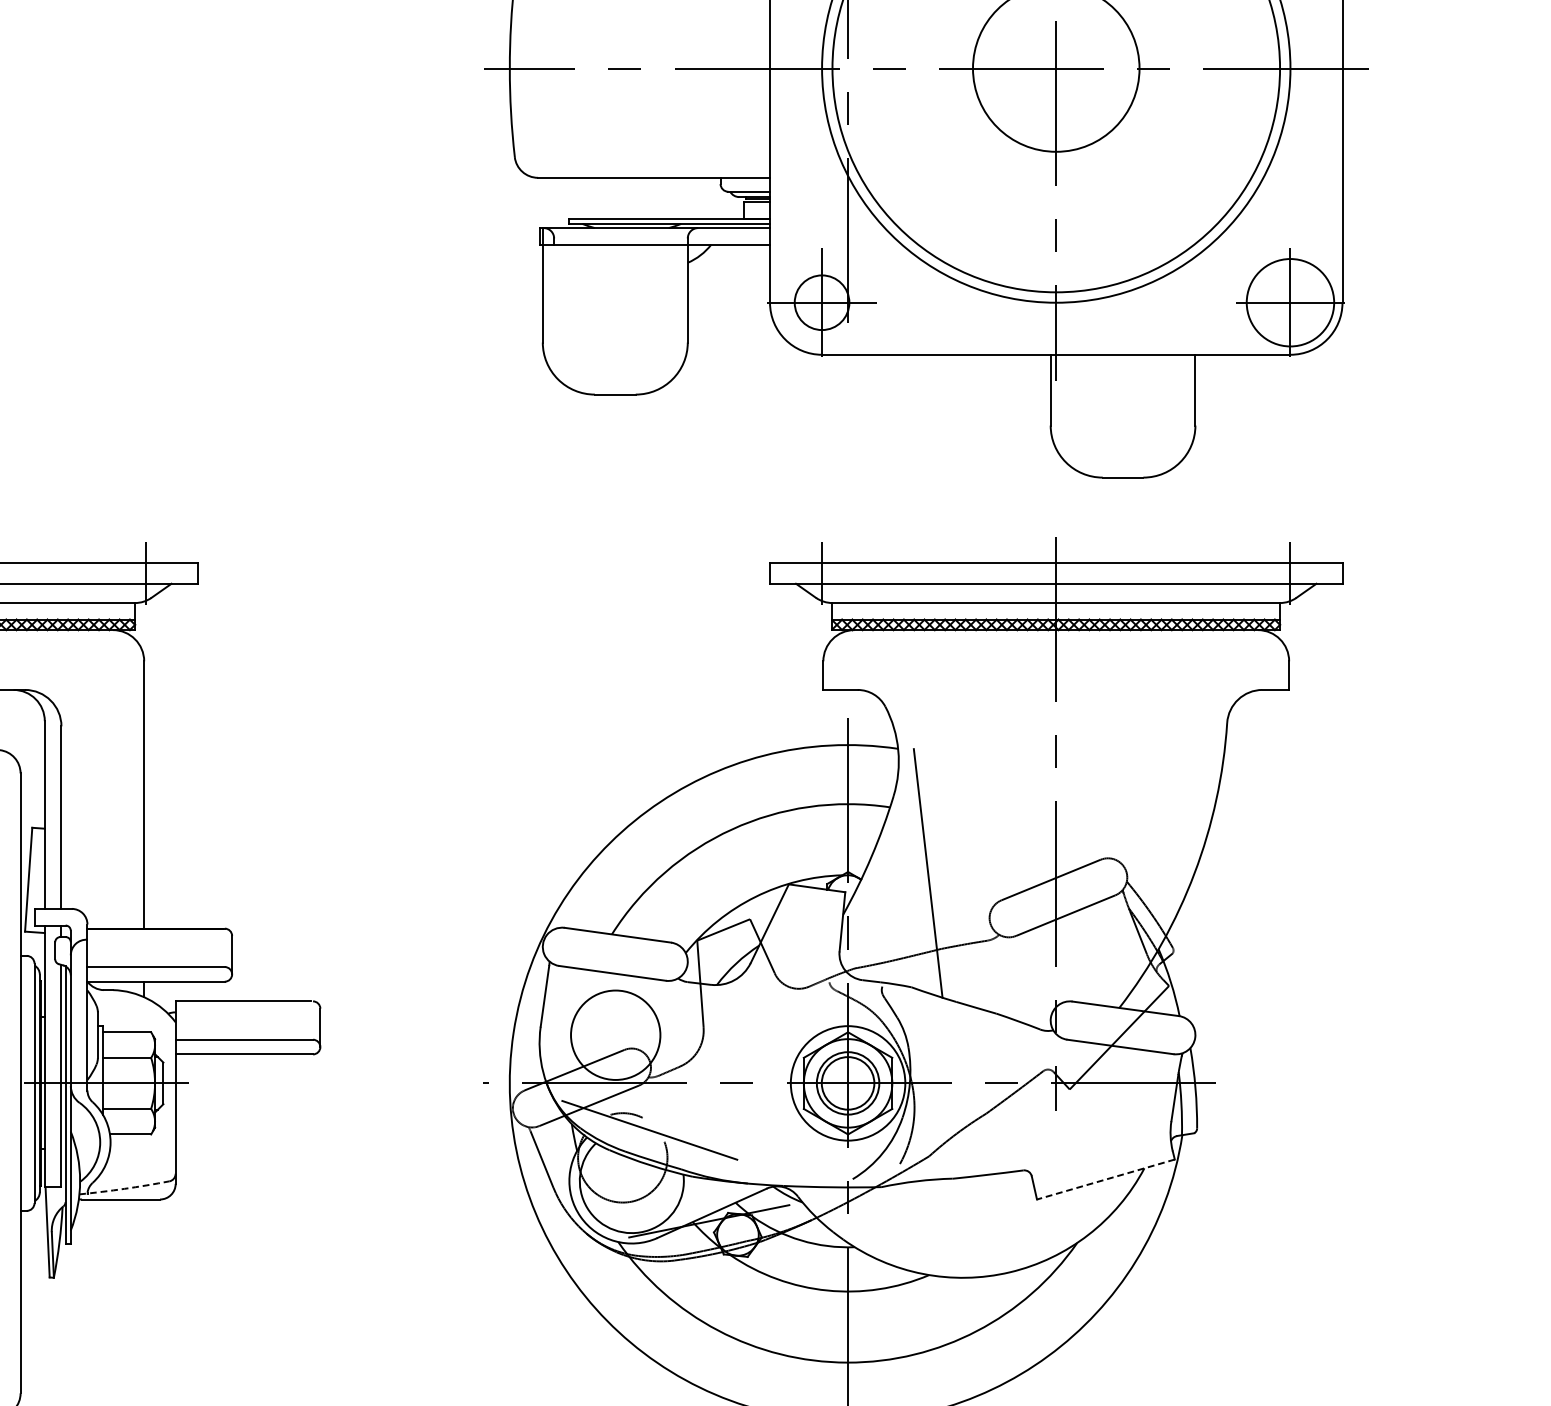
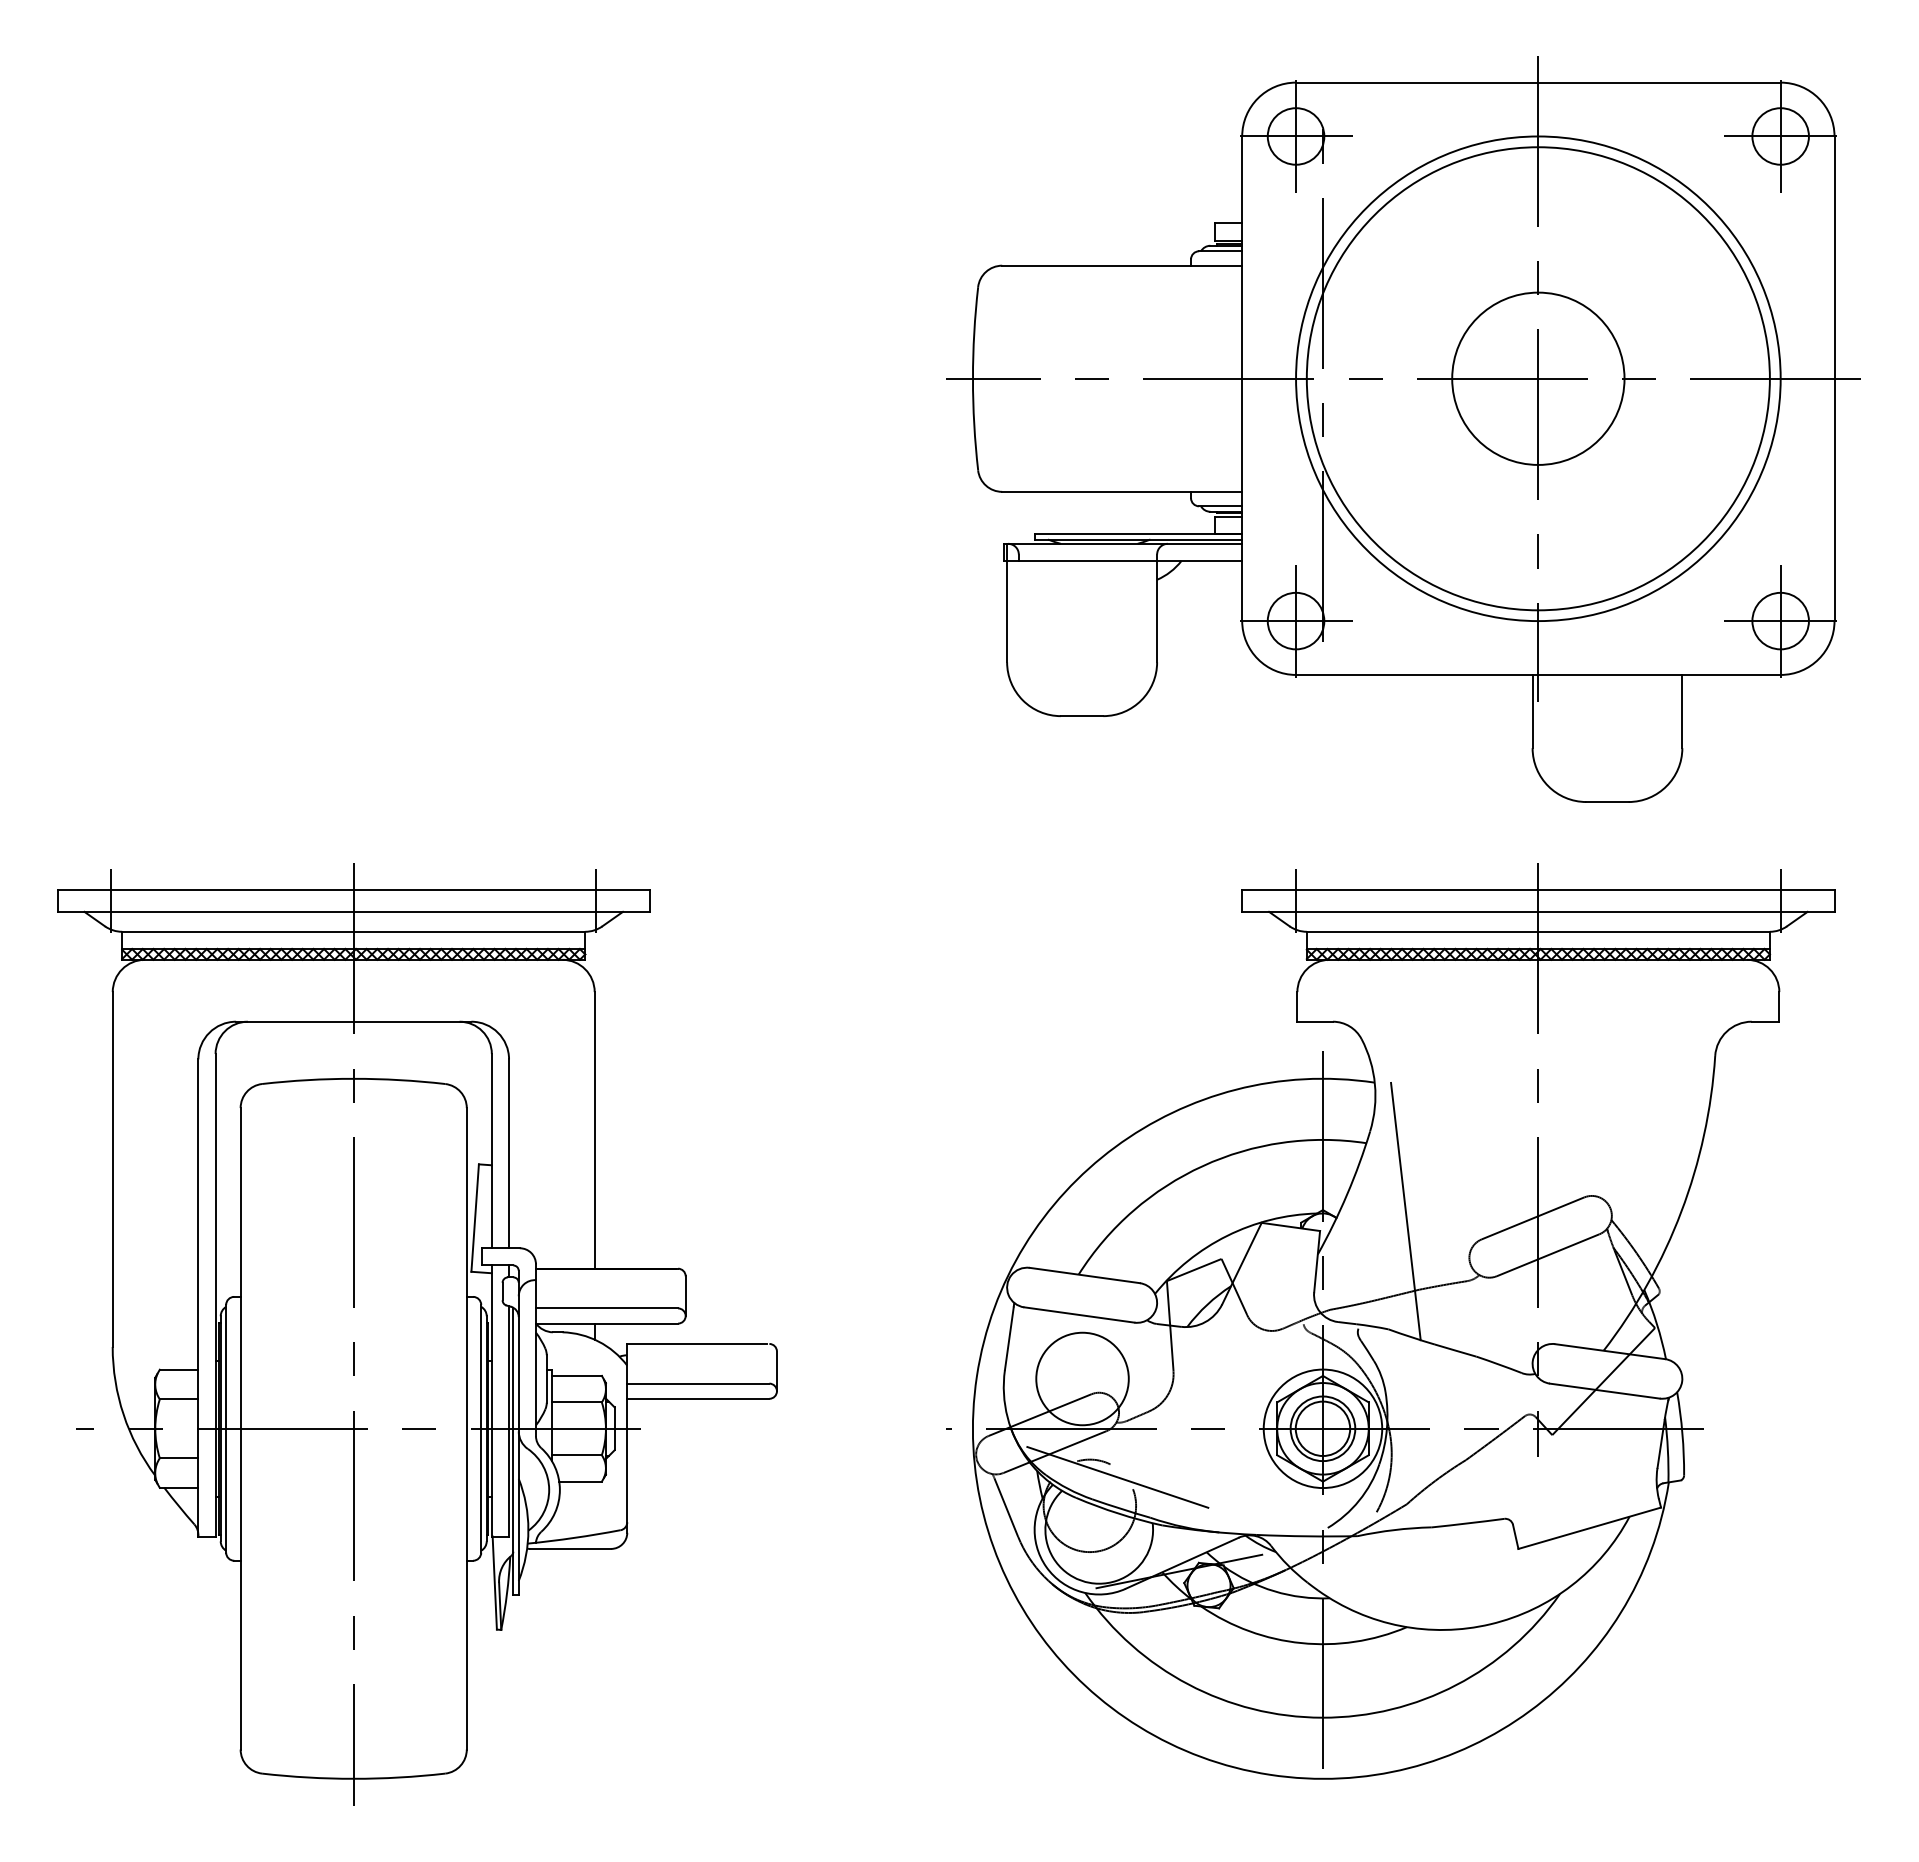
circle: (1290, 302) -> (1780, 620), size x0.62
line: (1105, 1179) -> (1589, 1528), dashed -> solid
arc: (124, 1188) -> (574, 1537), dashed -> solid

